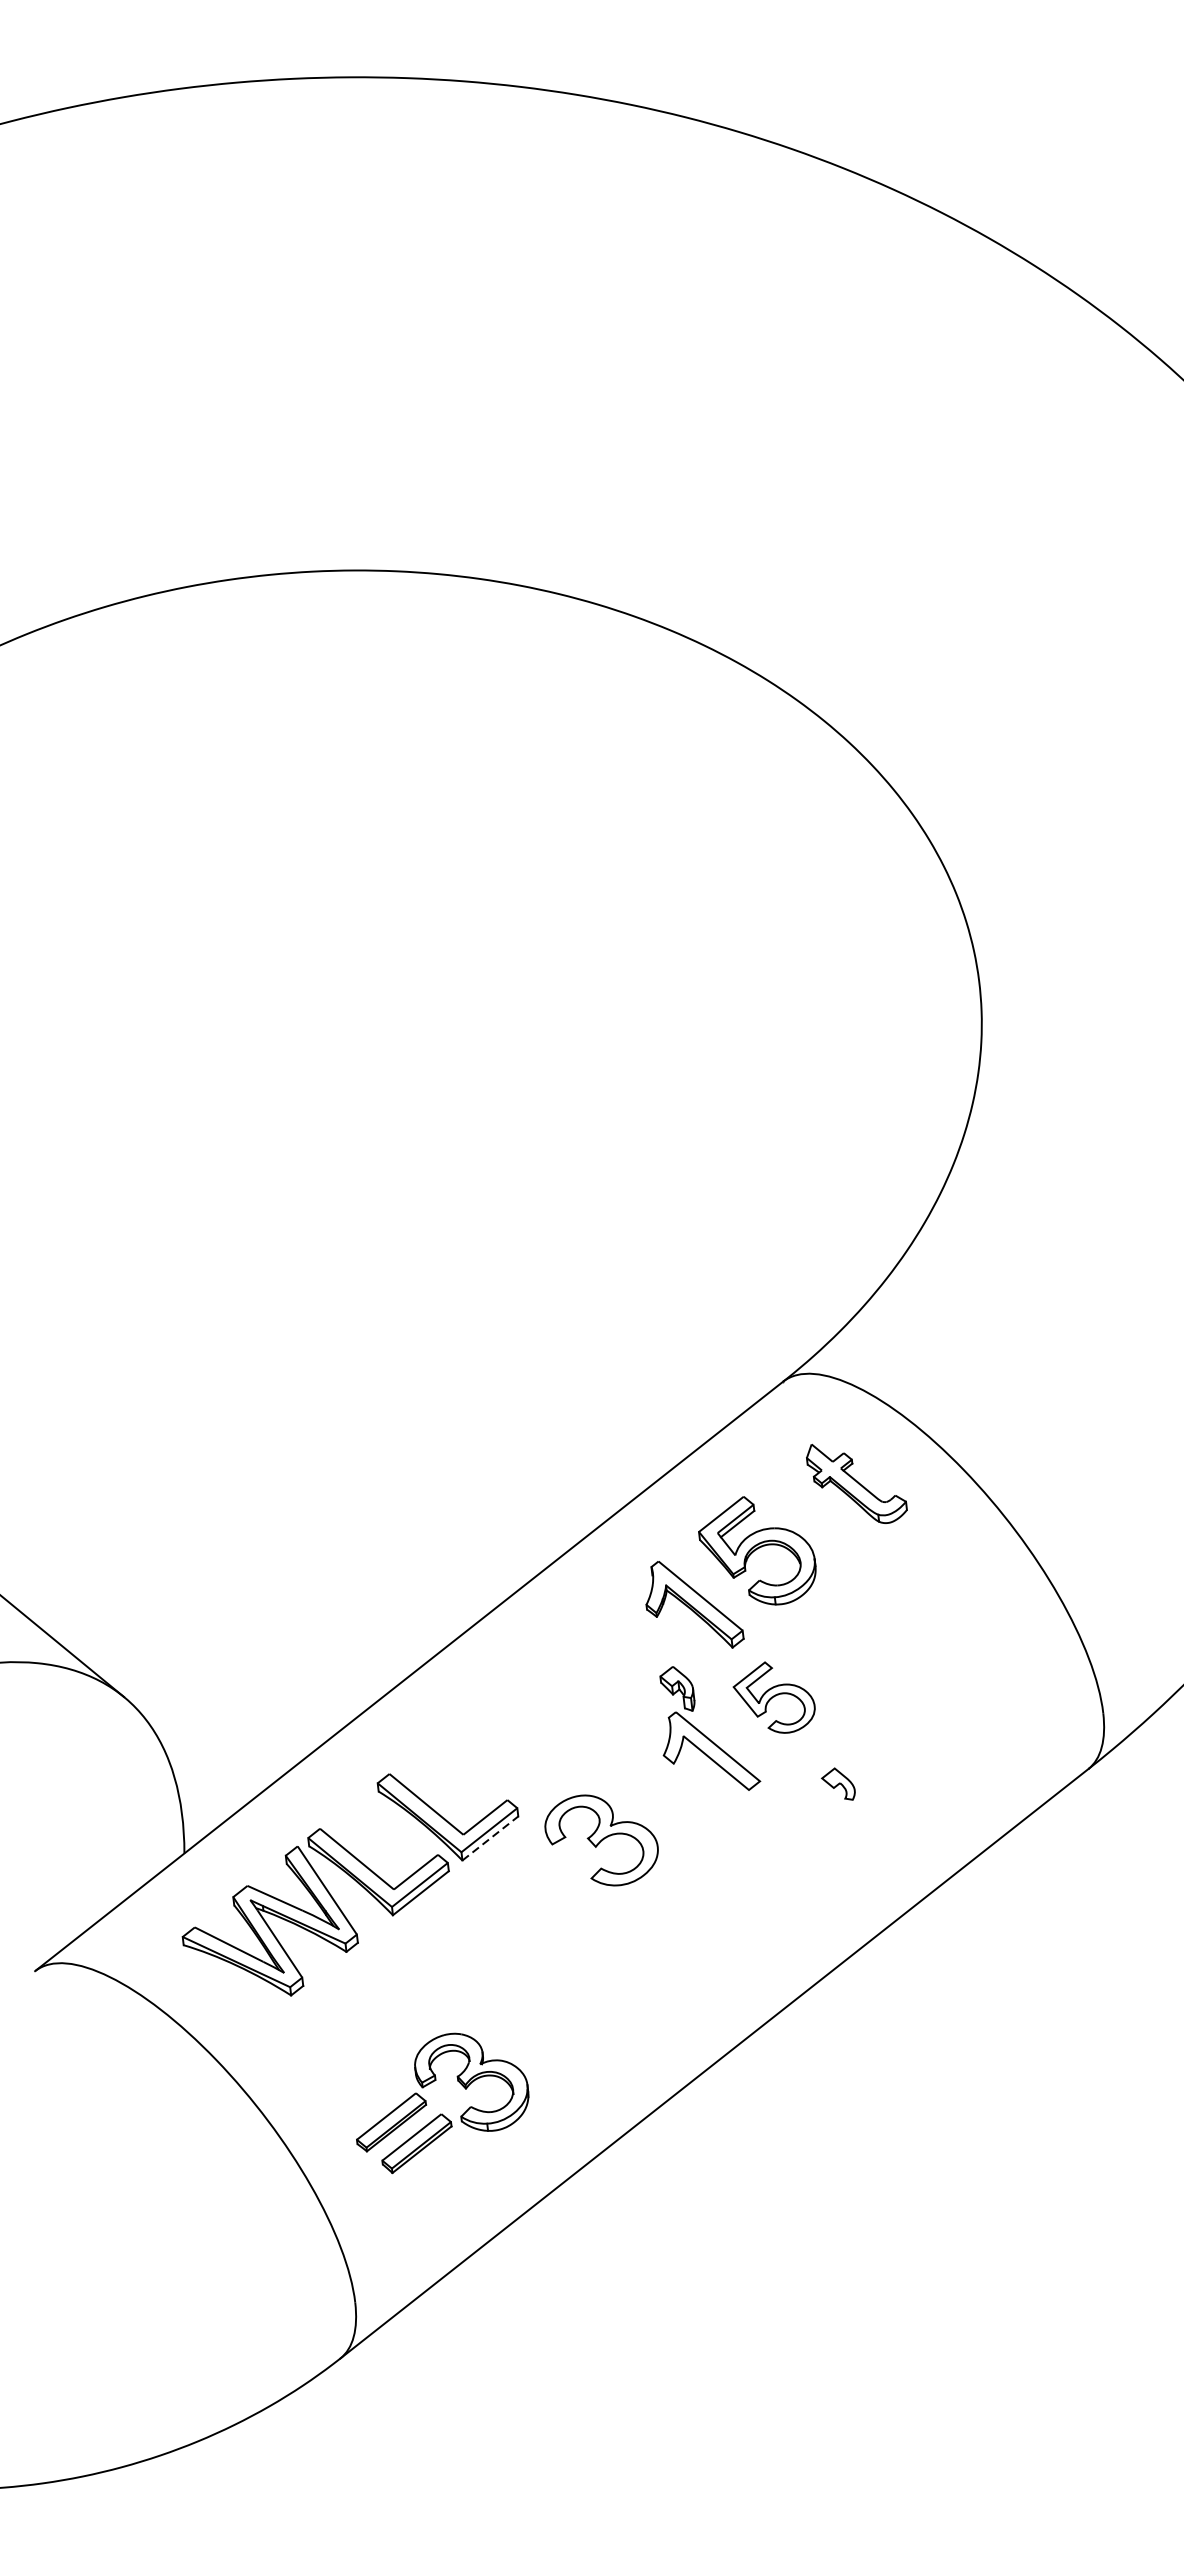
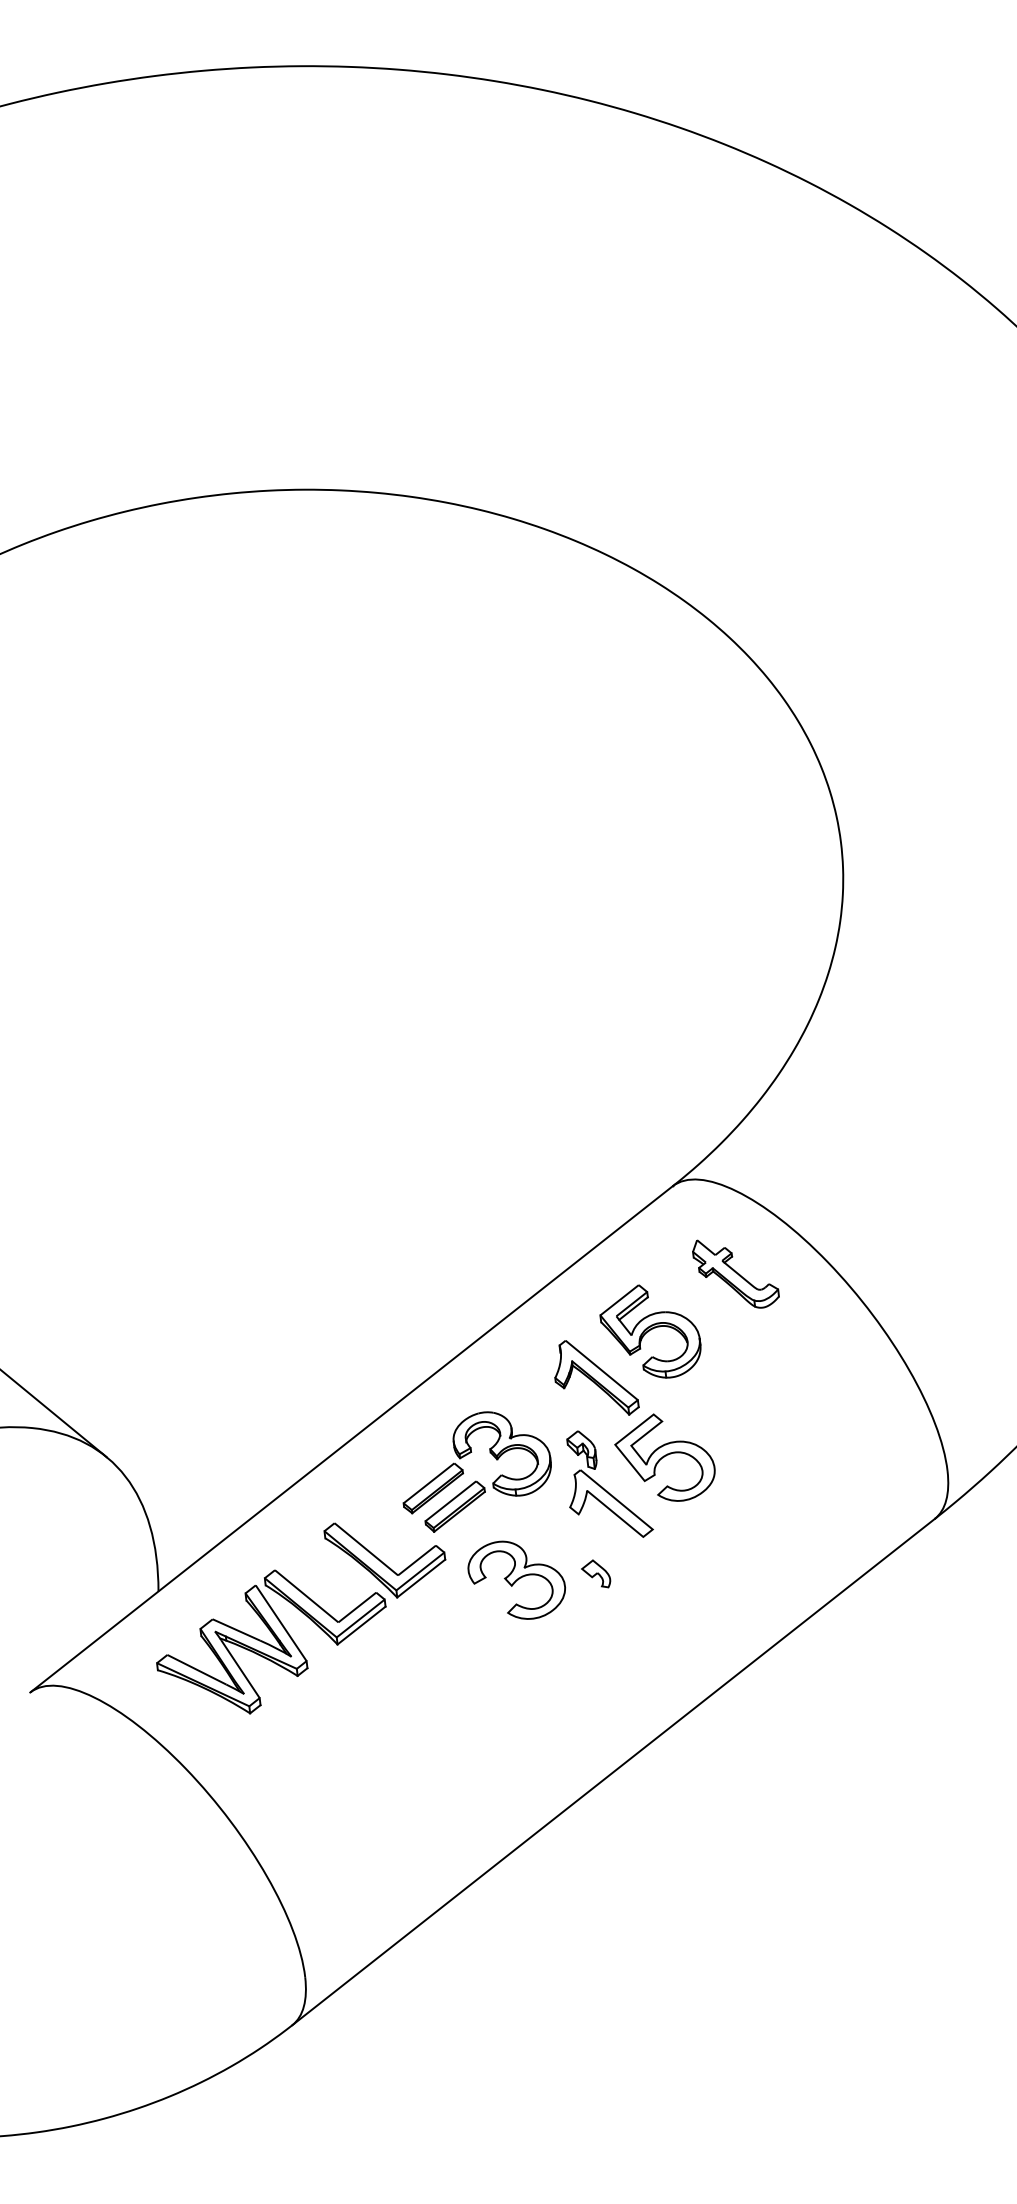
part: (773, 1697) -> (664, 1457), size x1.43
part: (838, 1783) -> (596, 1573), moved
line: (490, 1838) -> (421, 1578), dashed -> solid
part: (441, 2113) -> (476, 1480), moved

